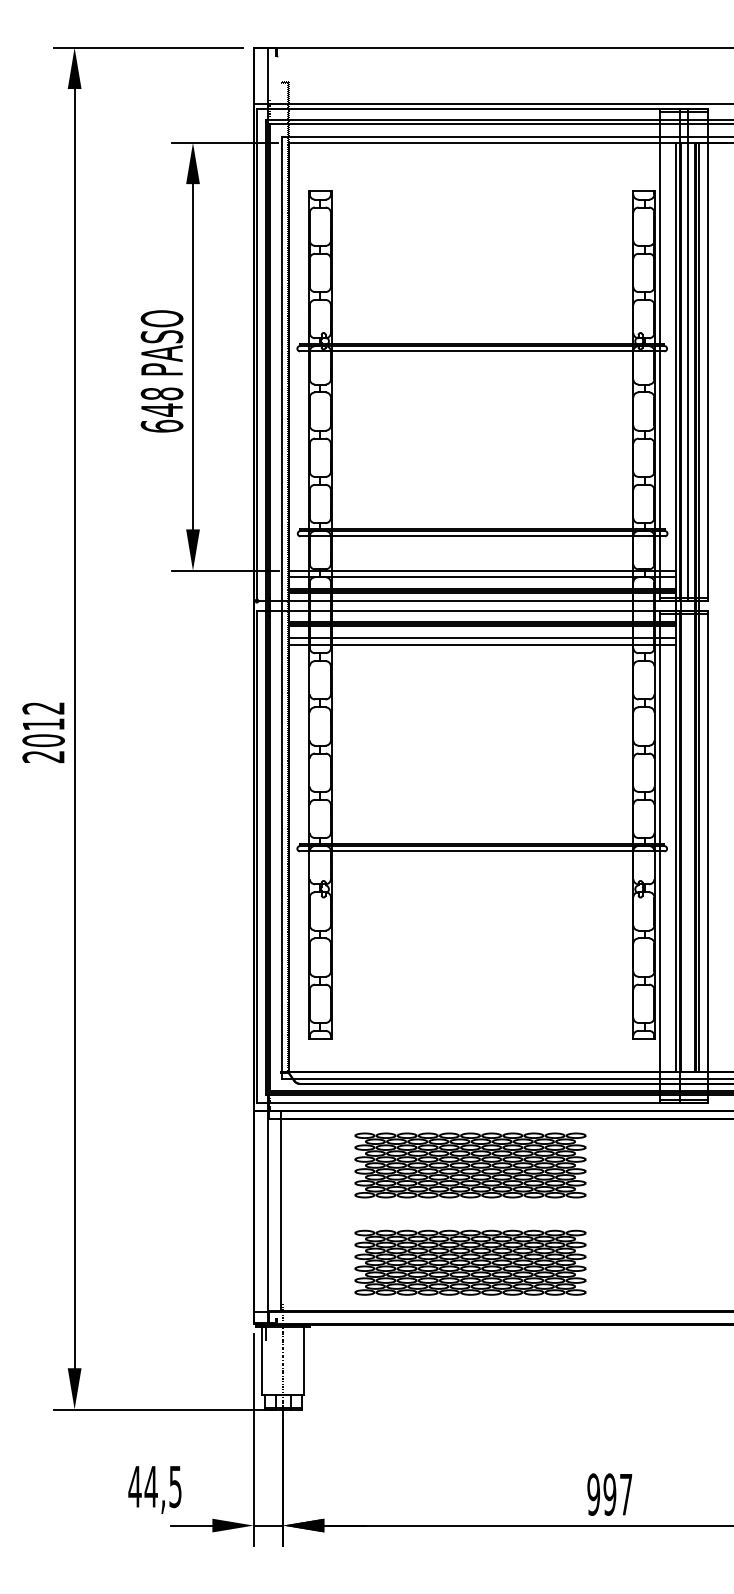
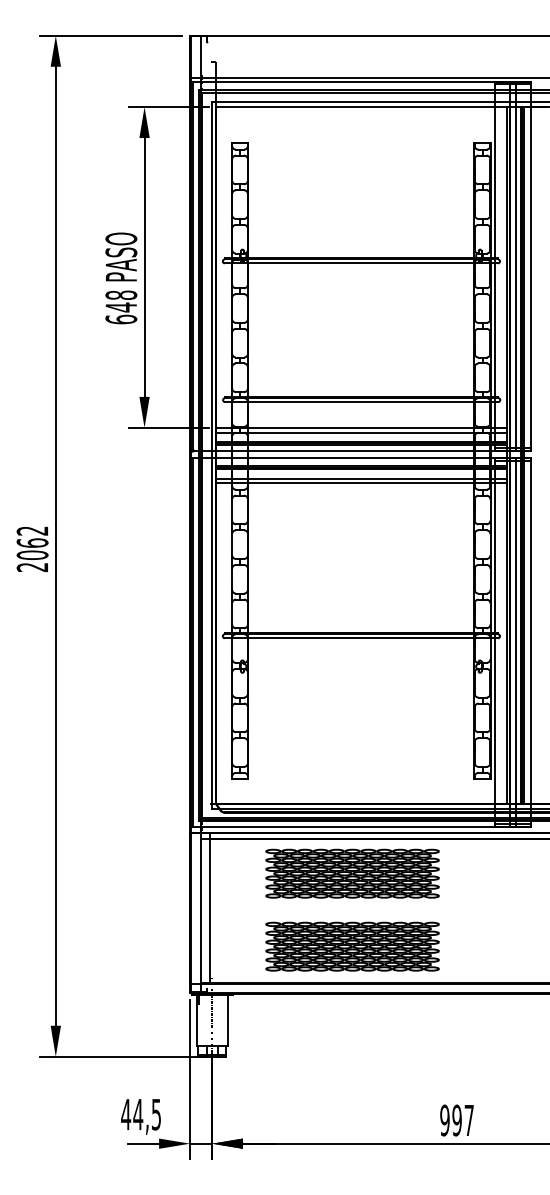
text: (43, 723) -> (32, 542), 2012 -> 2062
line: (687, 857) -> (515, 642), added
text: (154, 1489) -> (140, 1116), moved

